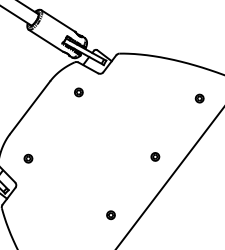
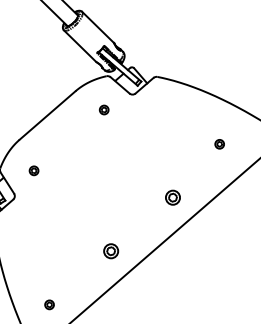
part: (199, 98) -> (219, 144), moved
part: (154, 156) -> (172, 197), size x1.6
part: (111, 215) -> (111, 251), size x1.6

